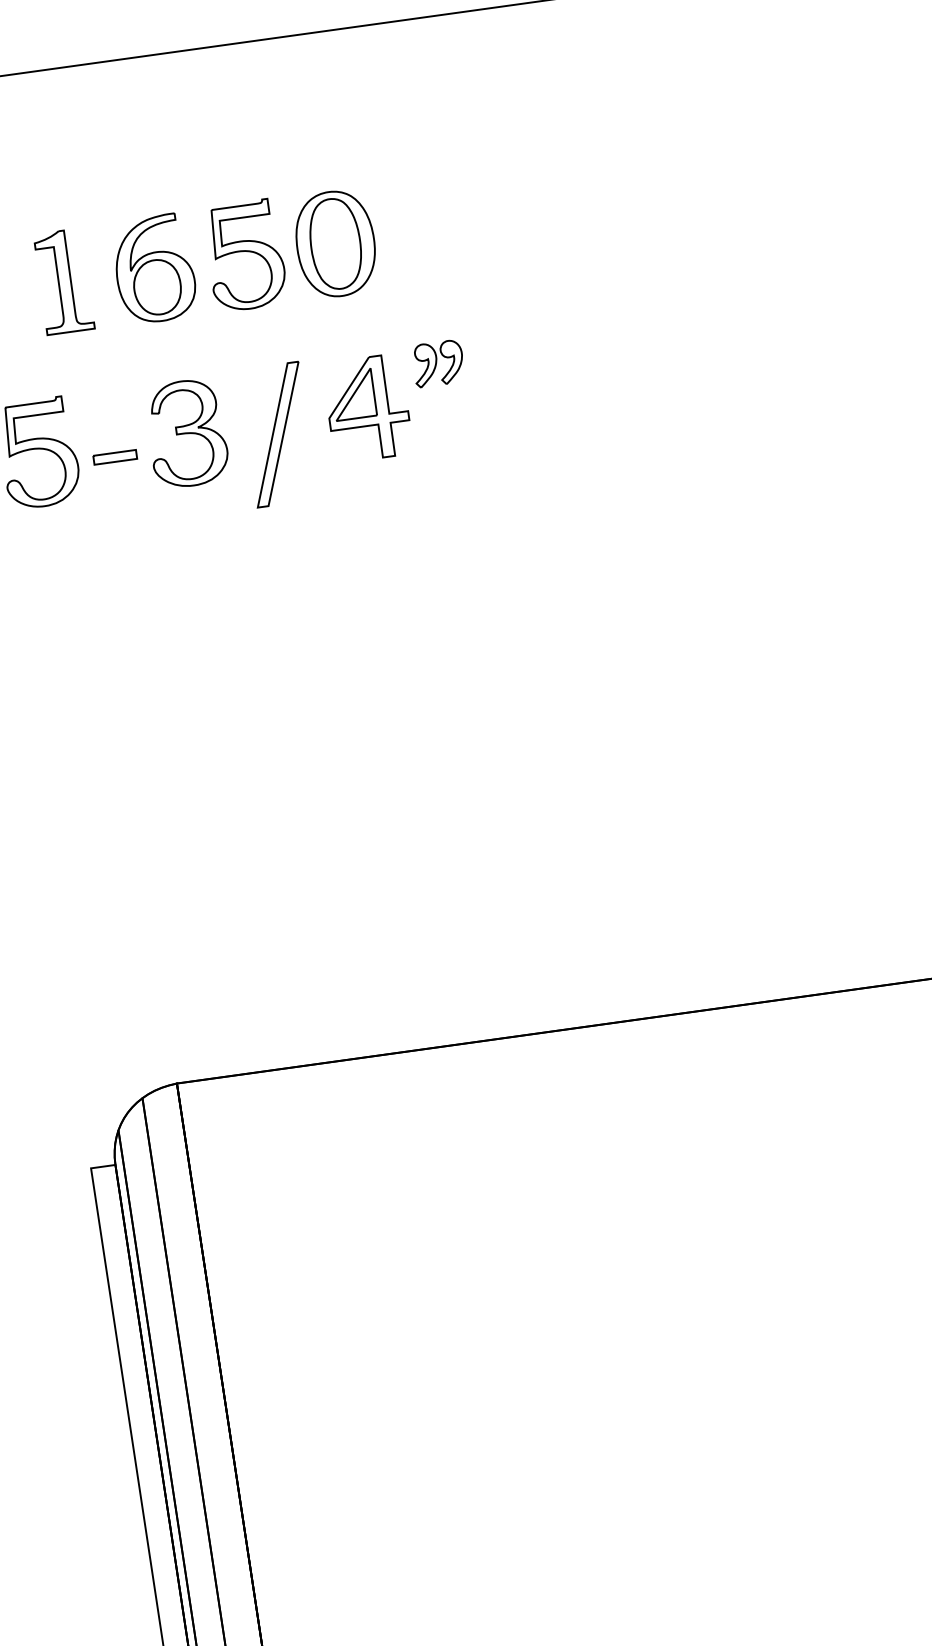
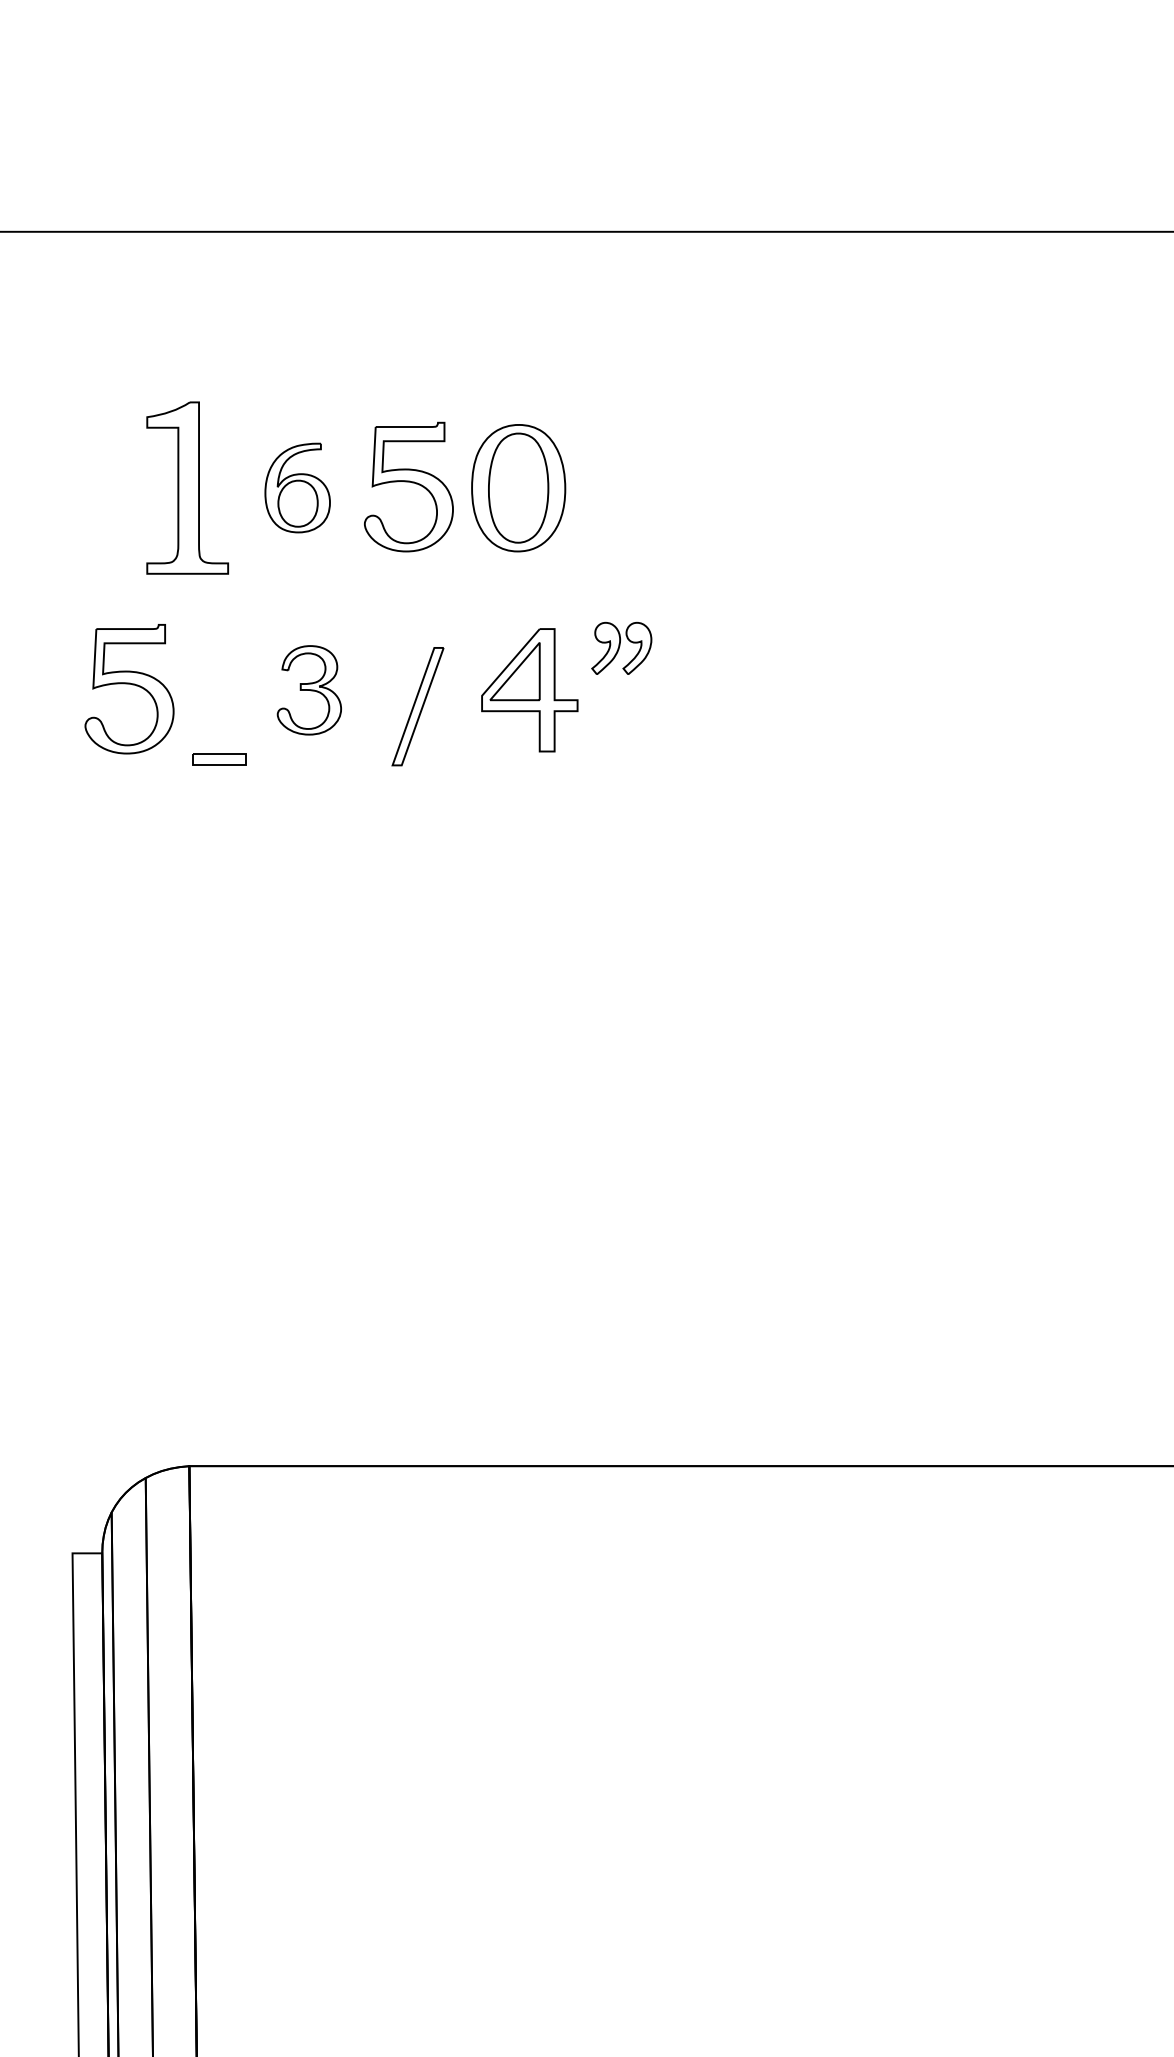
part: (154, 268) -> (297, 487), size x0.7
part: (64, 281) -> (187, 488), size x1.4
part: (187, 433) -> (309, 690), size x0.7
part: (277, 434) -> (417, 706), size x0.7
part: (115, 457) -> (219, 759), moved

